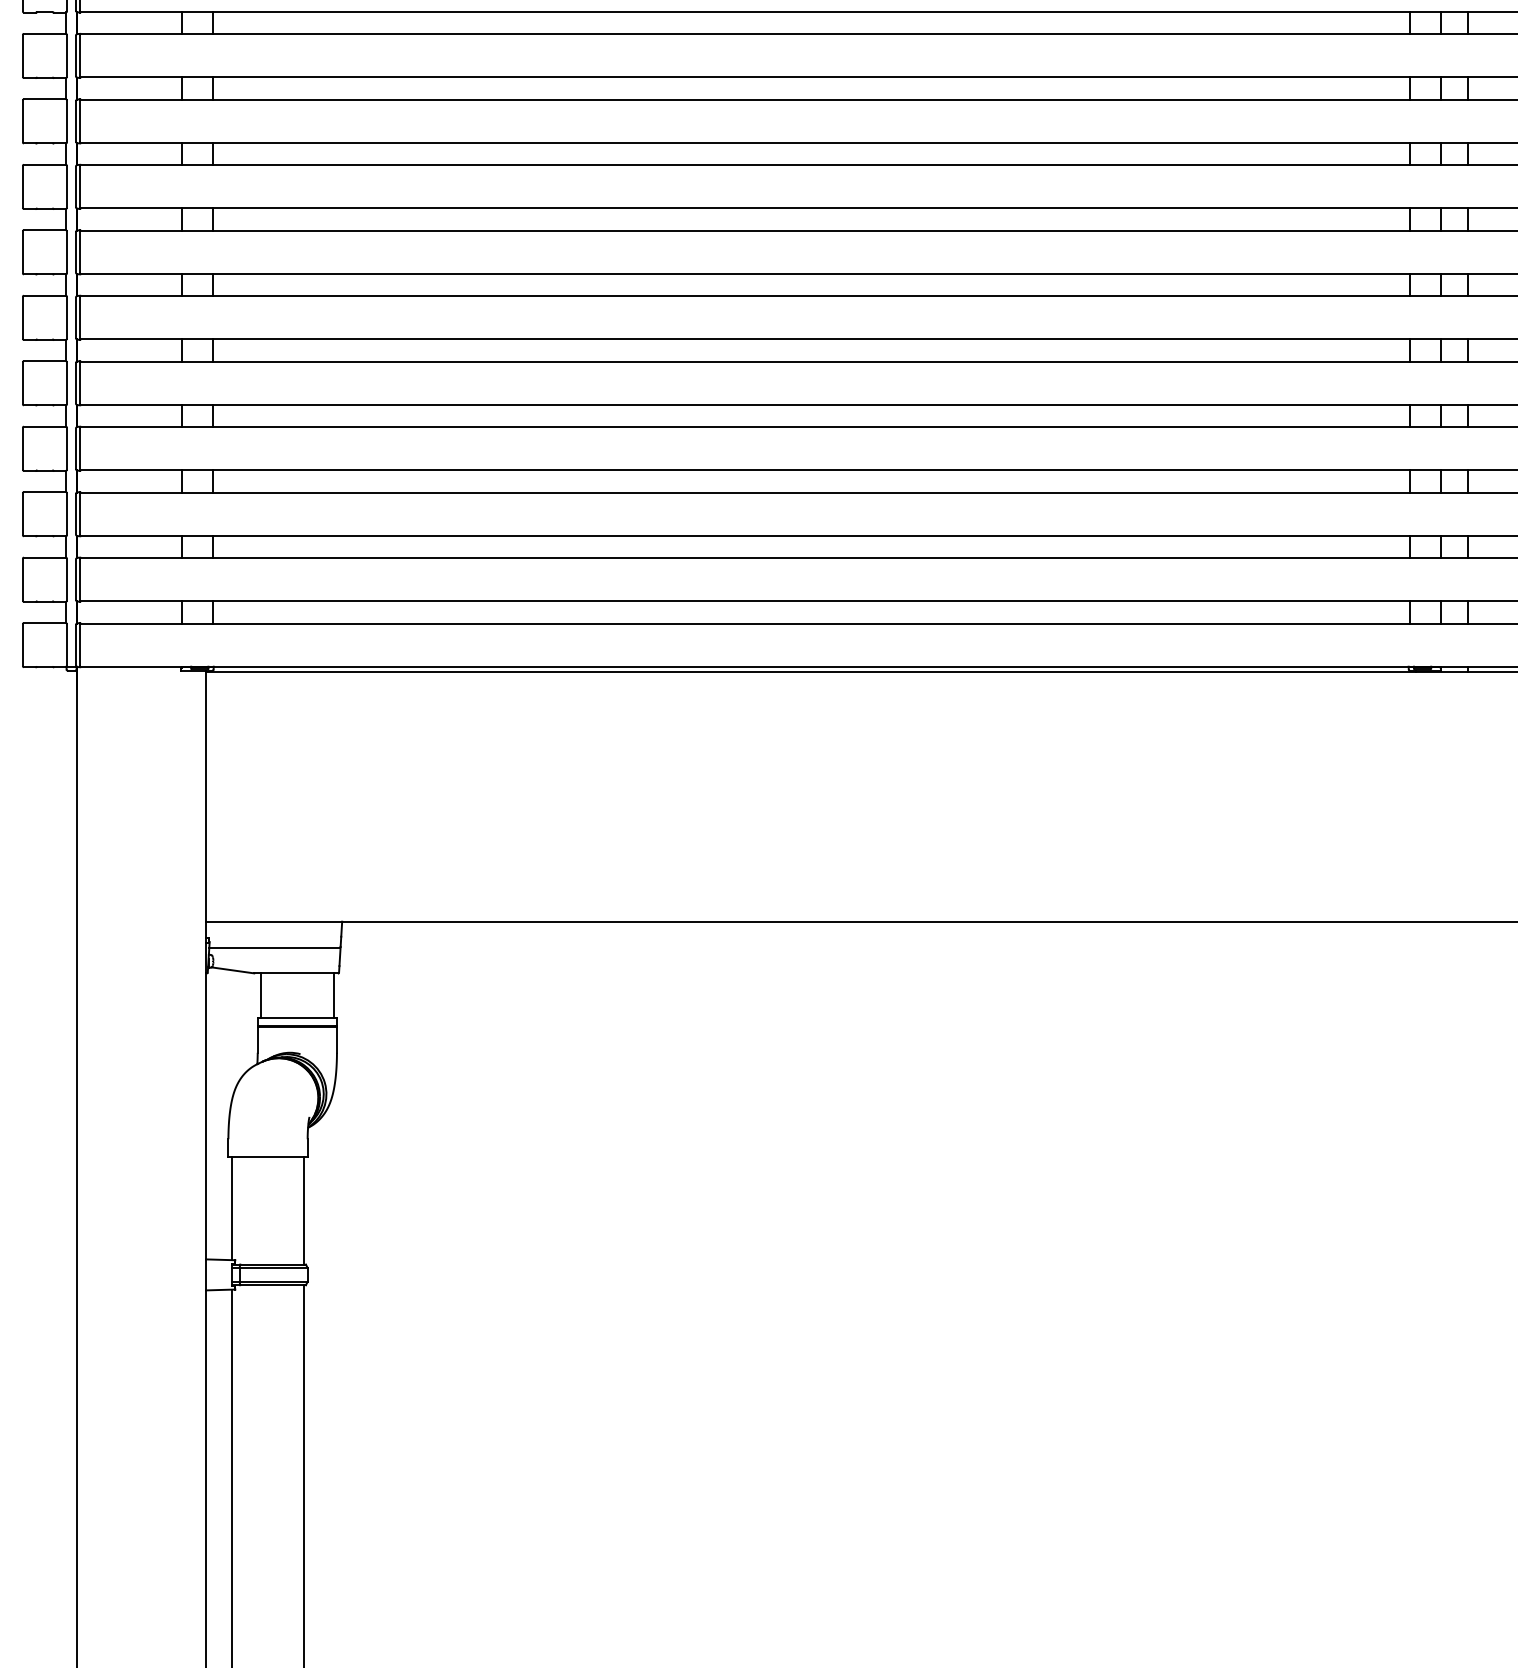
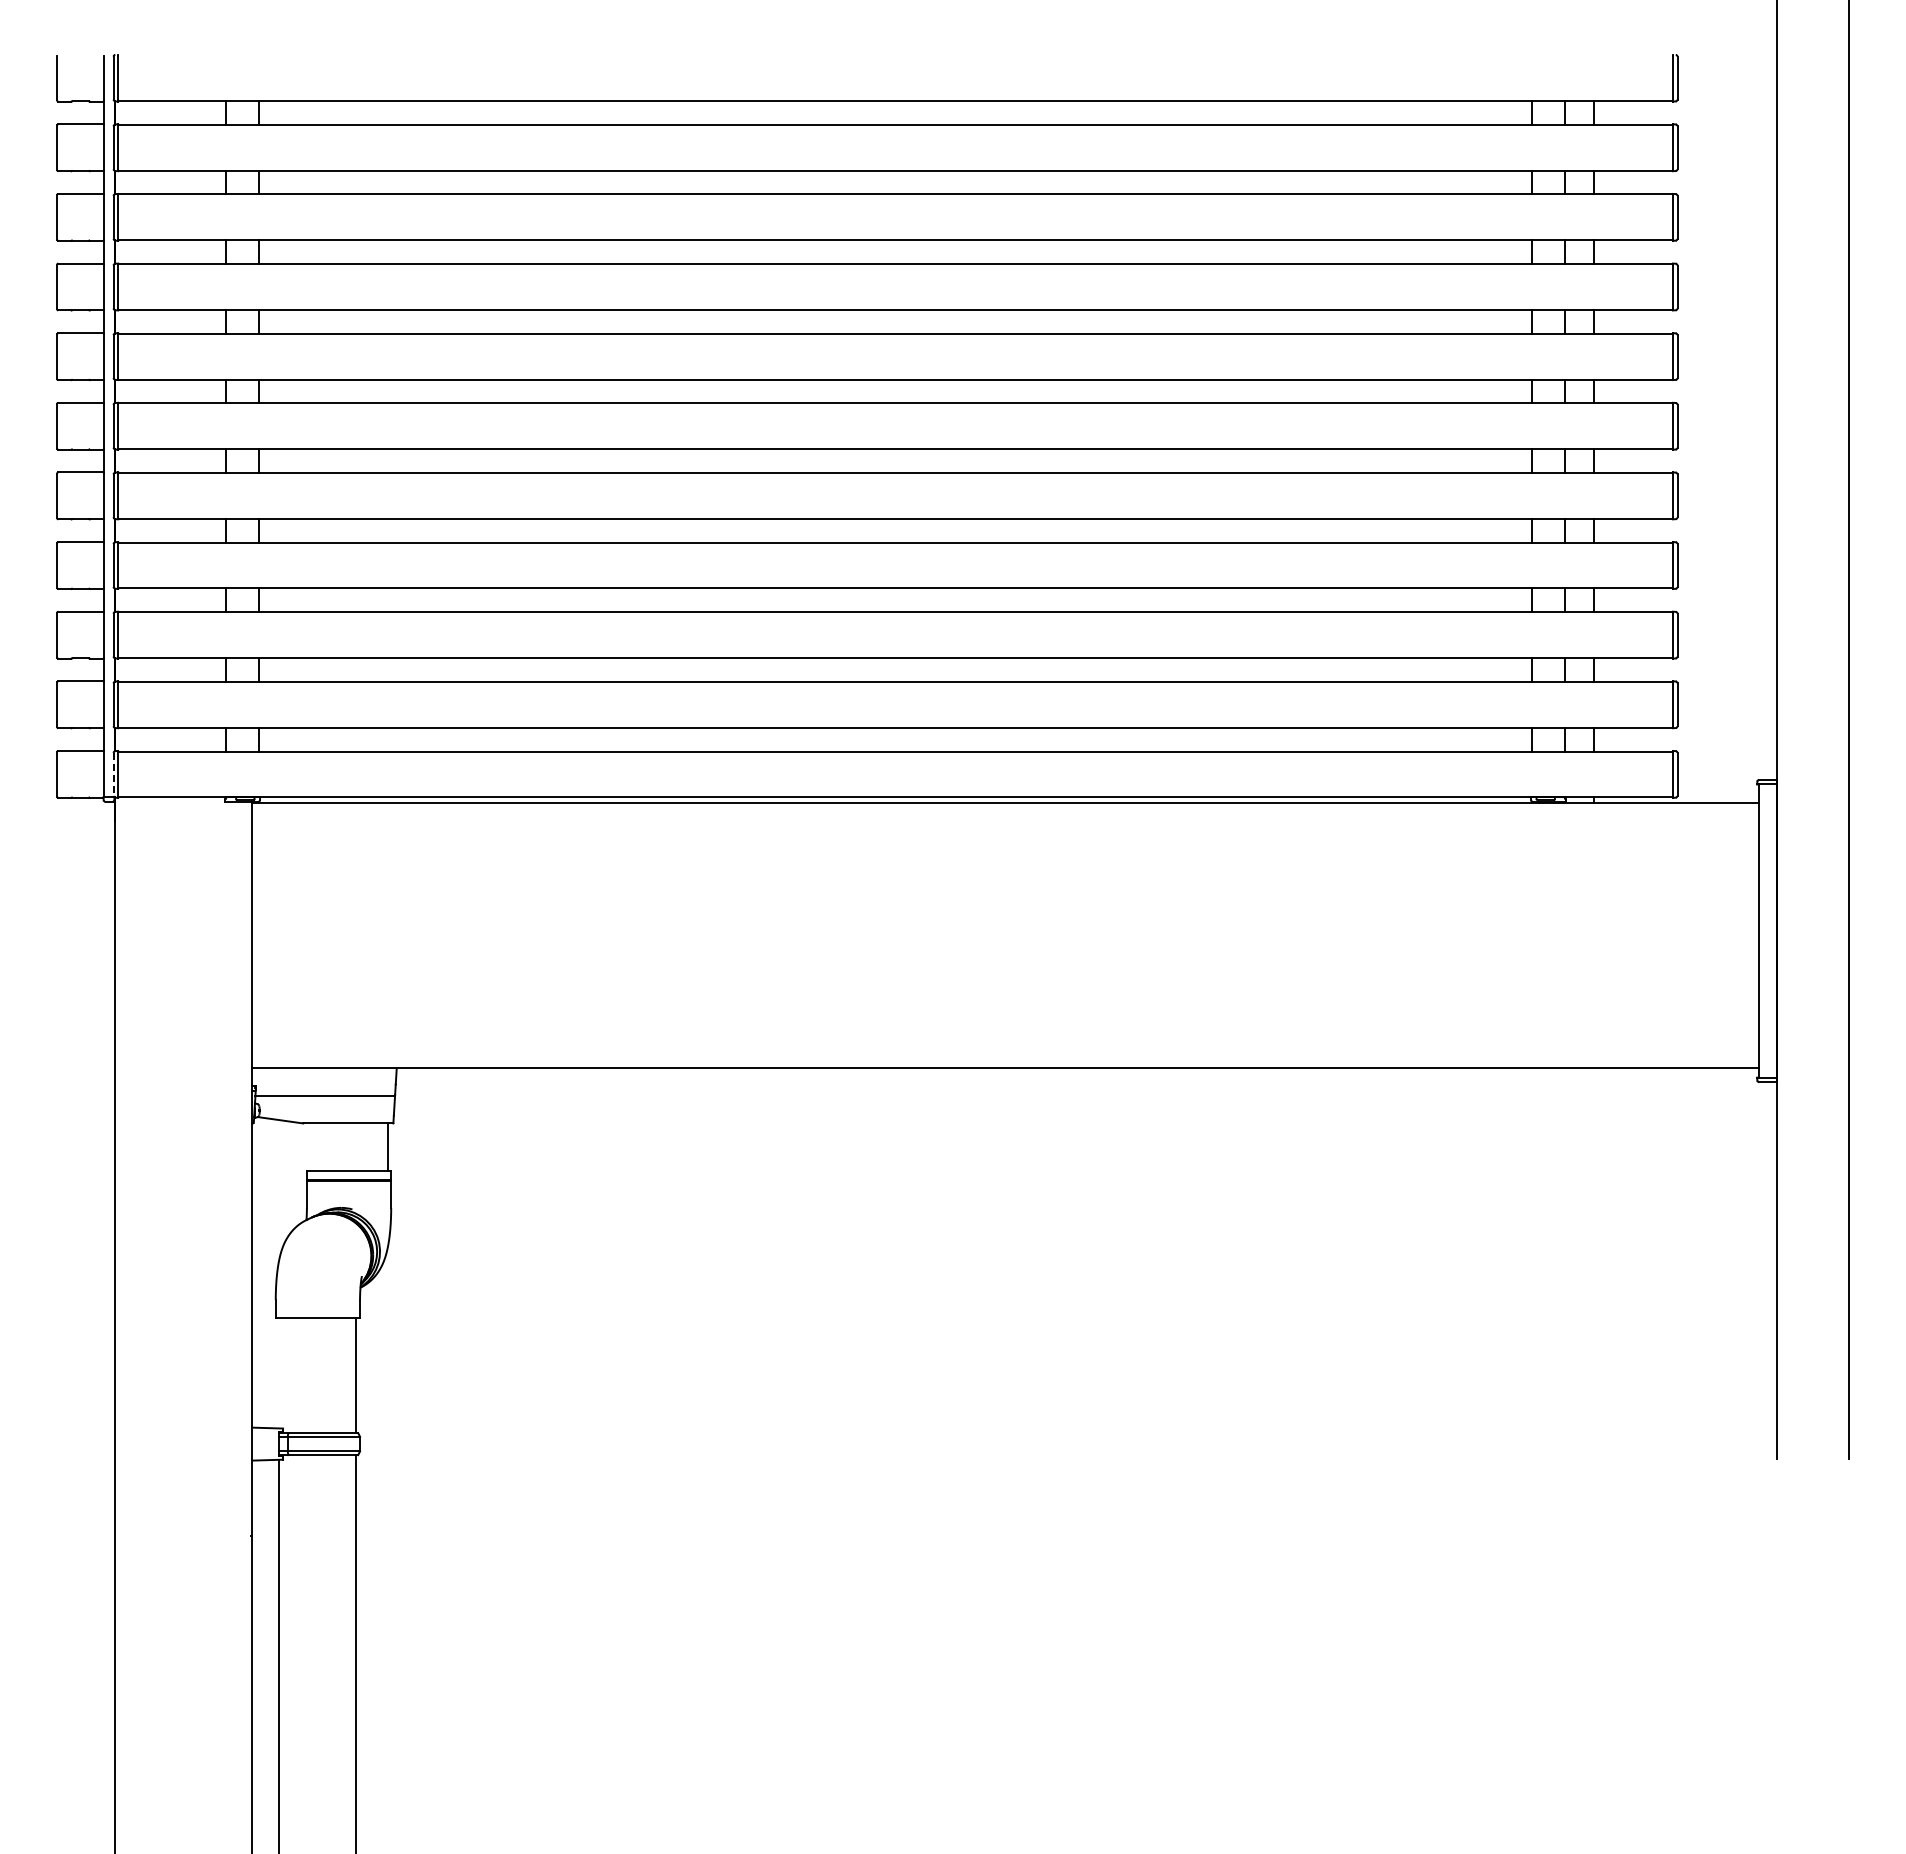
line: (75, 645) -> (113, 774), solid -> dashed
line: (261, 995) -> (310, 1147), removed
line: (231, 1208) -> (279, 1373), removed

